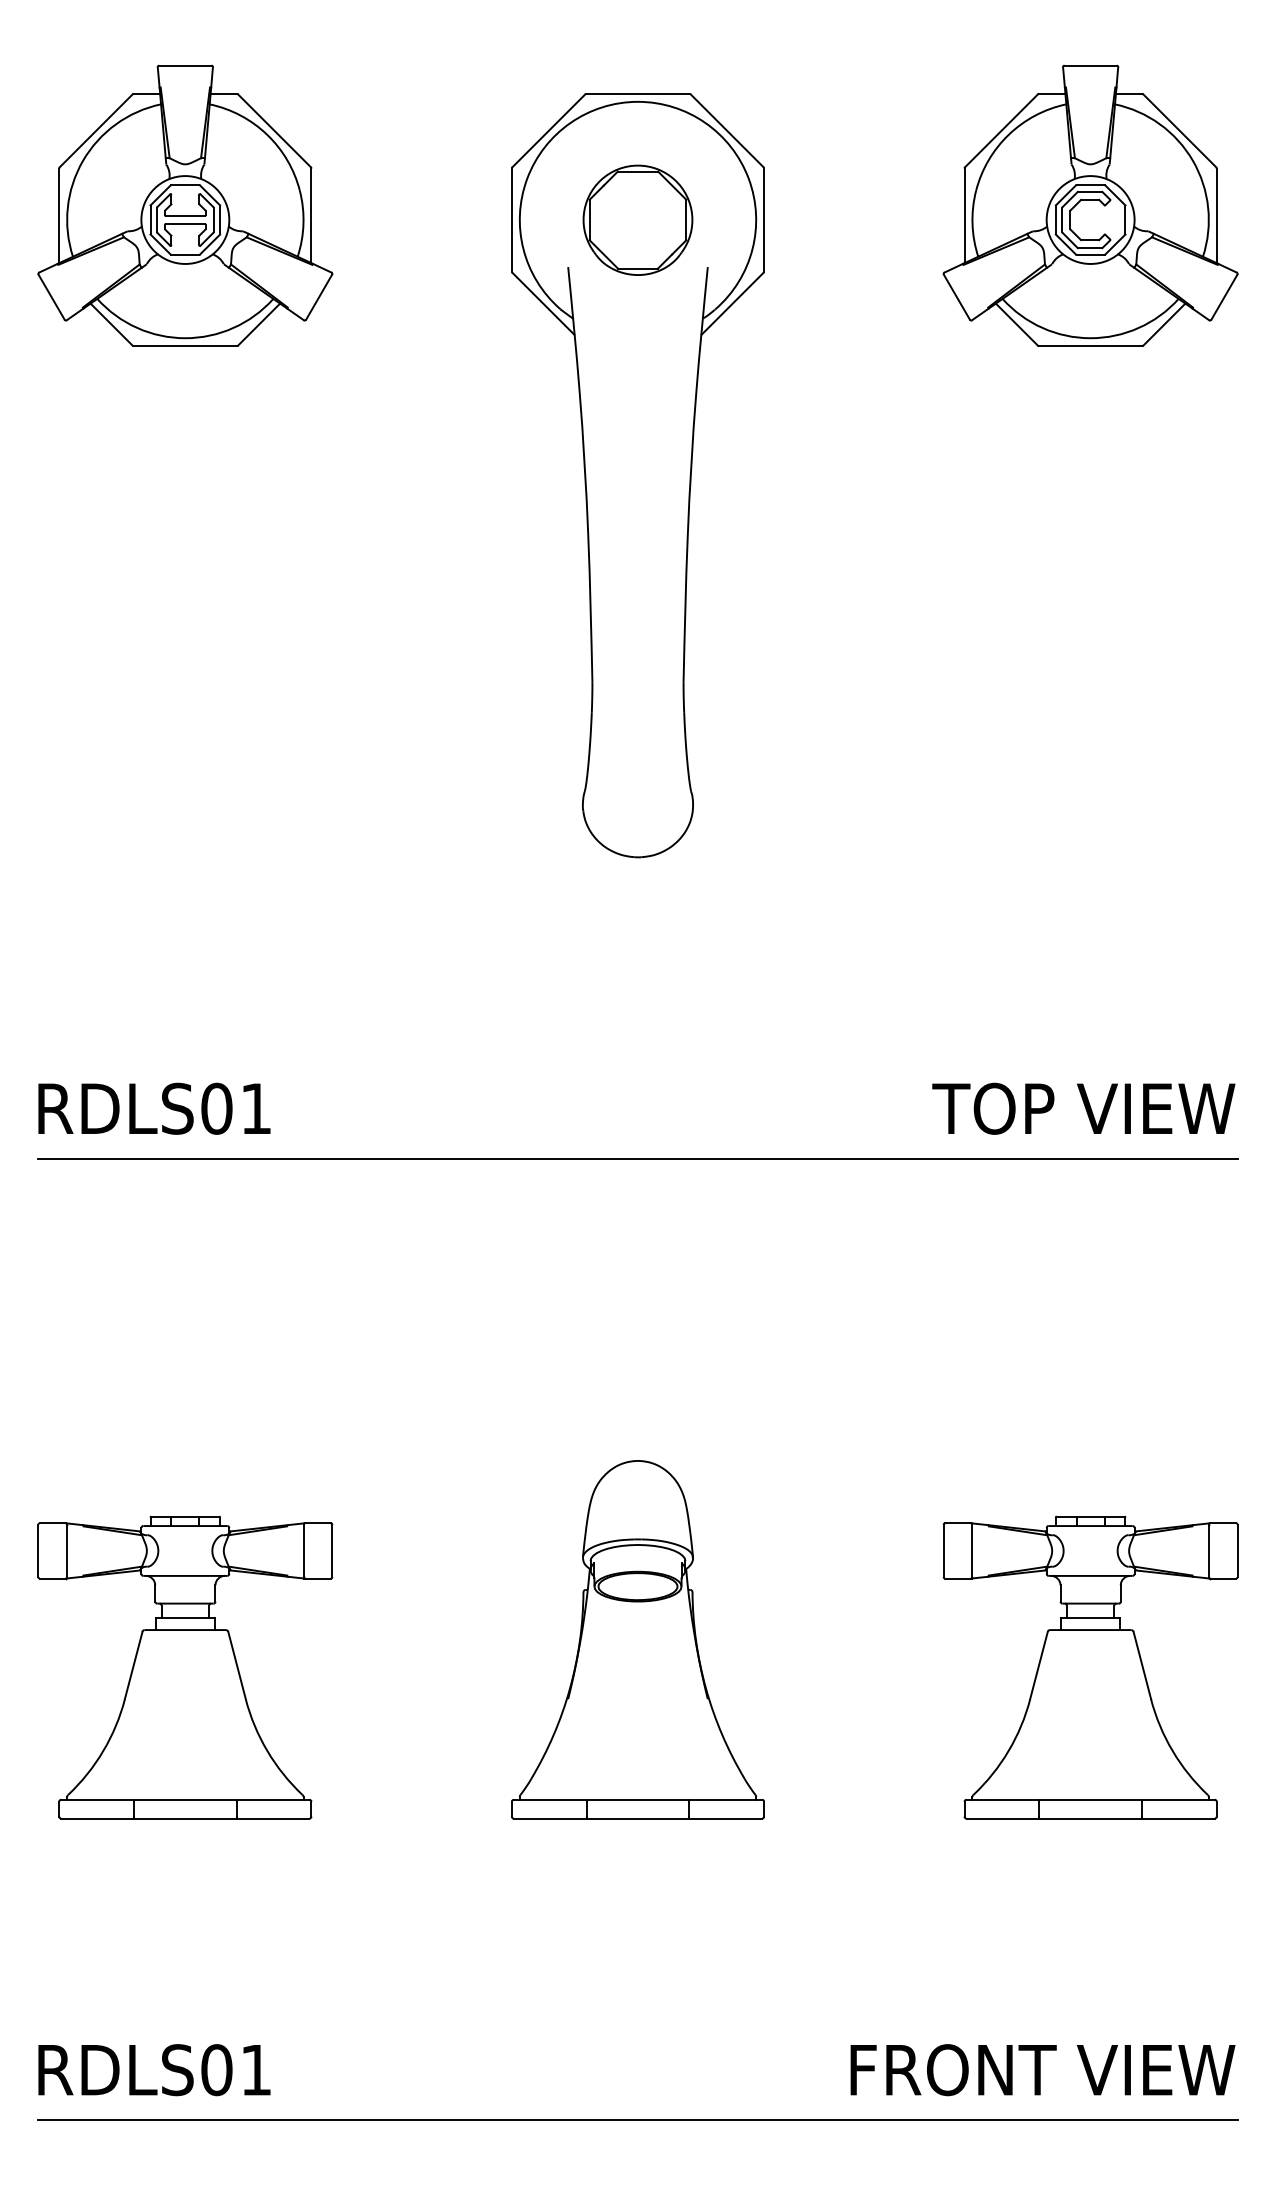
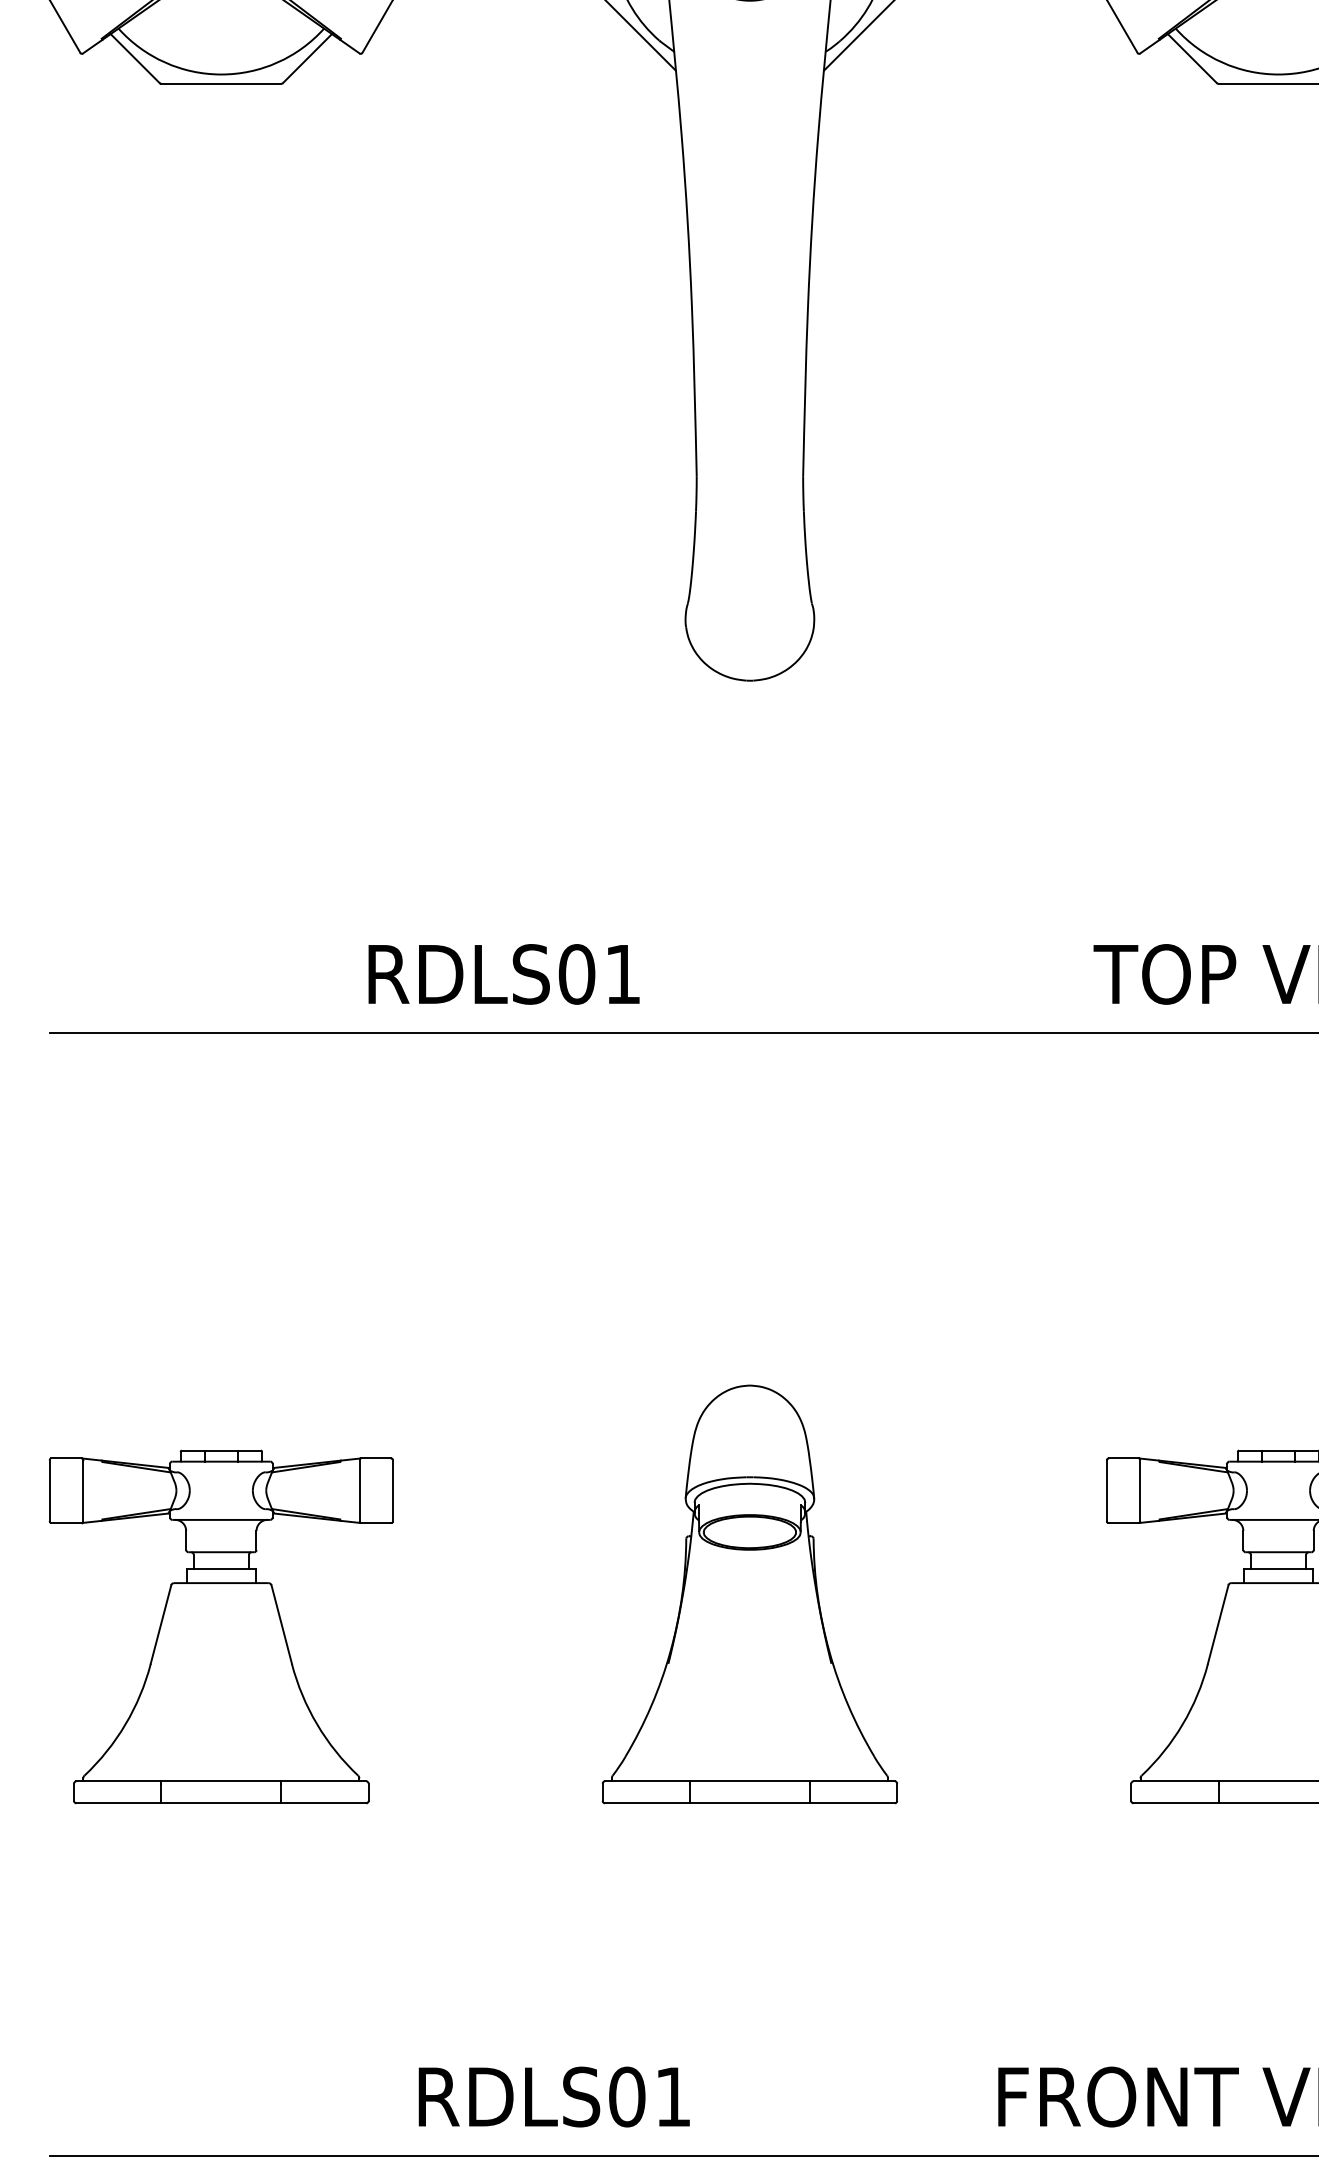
text: (154, 1108) -> (504, 974), moved
text: (154, 2070) -> (554, 2097), moved

